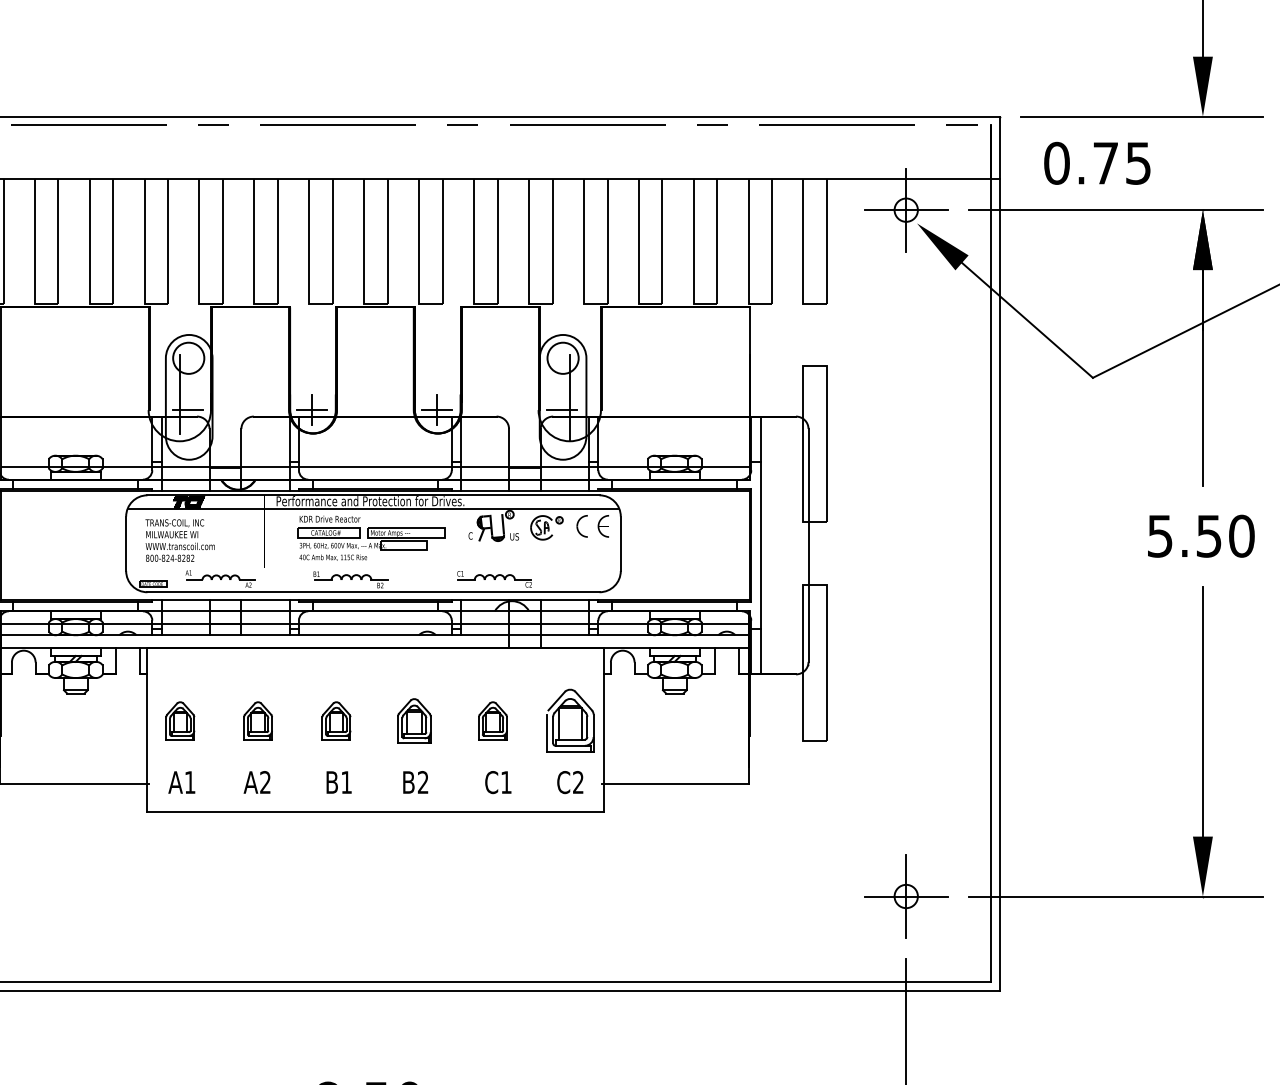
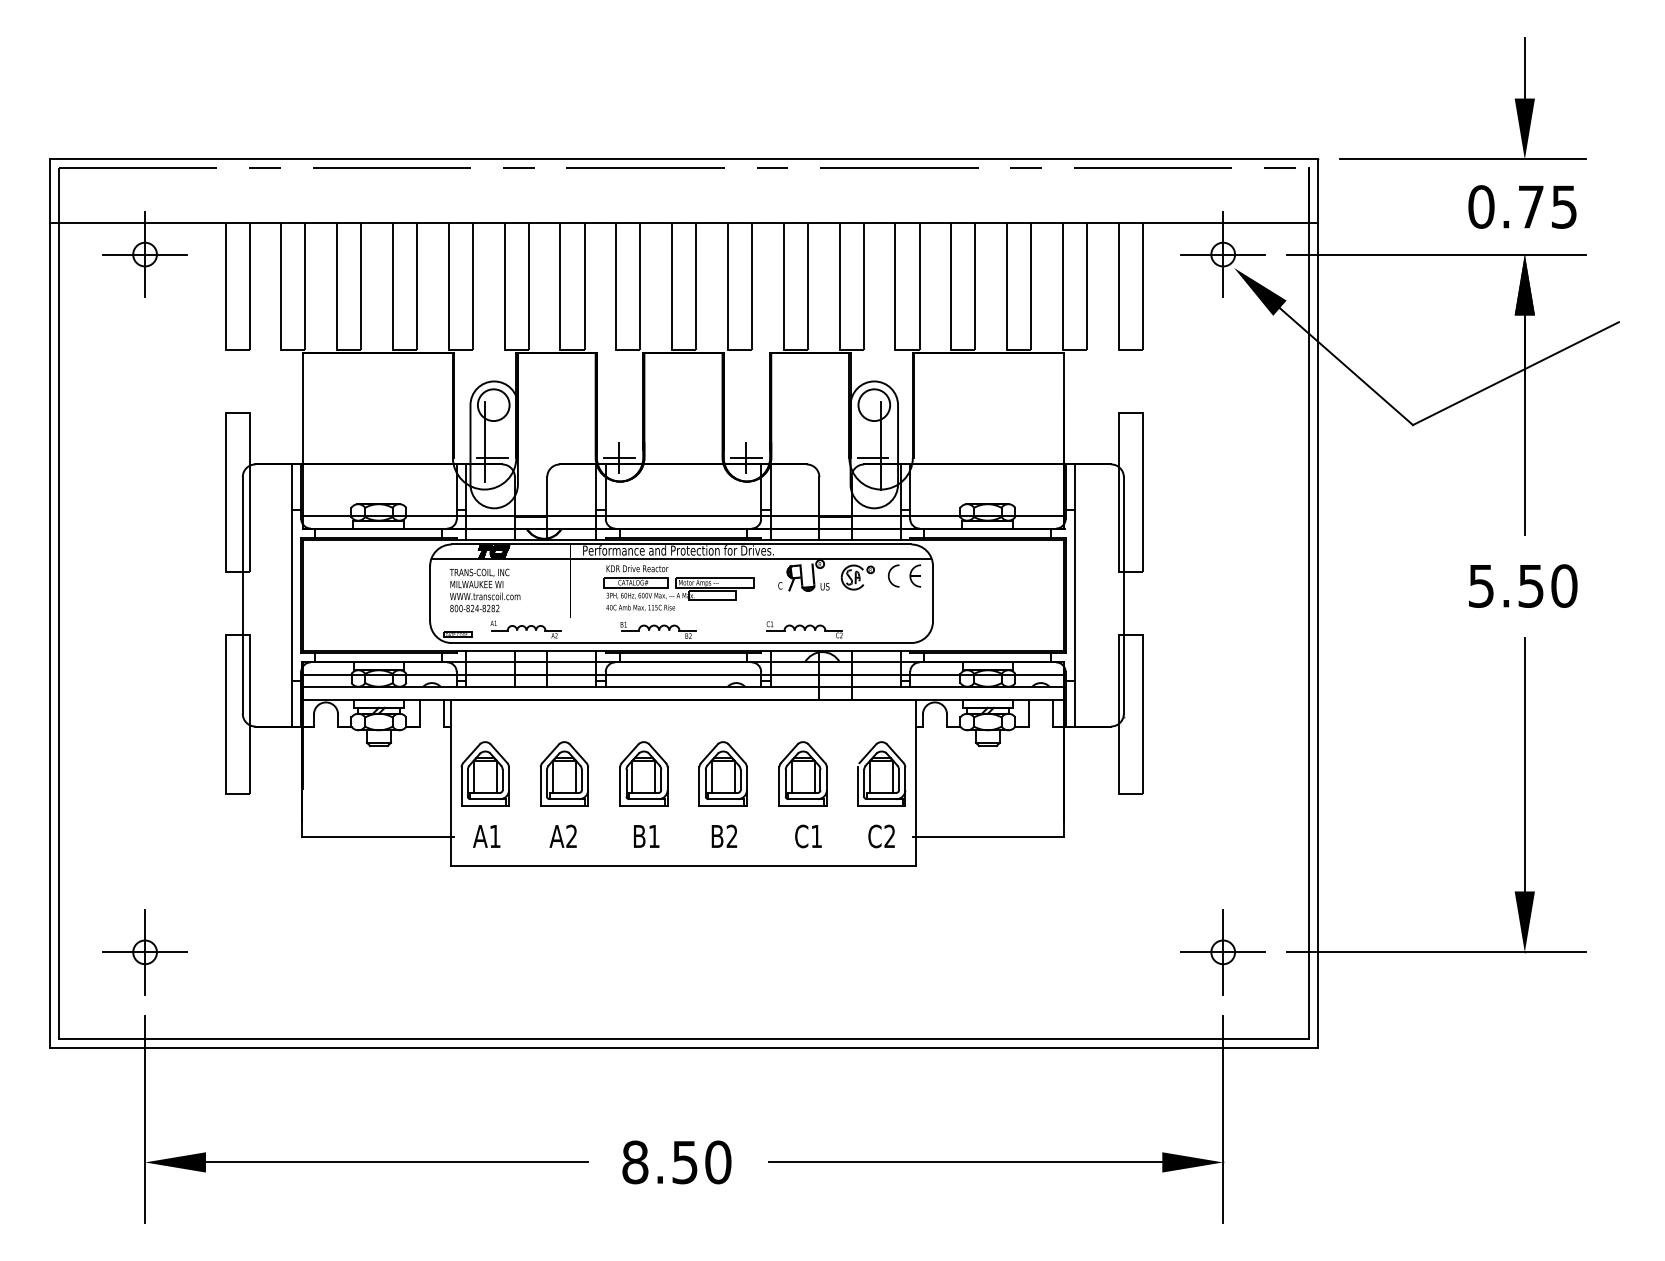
text: (1097, 162) -> (1522, 206), moved
part: (179, 720) -> (484, 773), size x1.67
part: (257, 720) -> (563, 773), size x1.67
part: (336, 720) -> (643, 773), size x1.67
part: (413, 720) -> (722, 773), size x1.43
part: (492, 720) -> (802, 773), size x1.67

